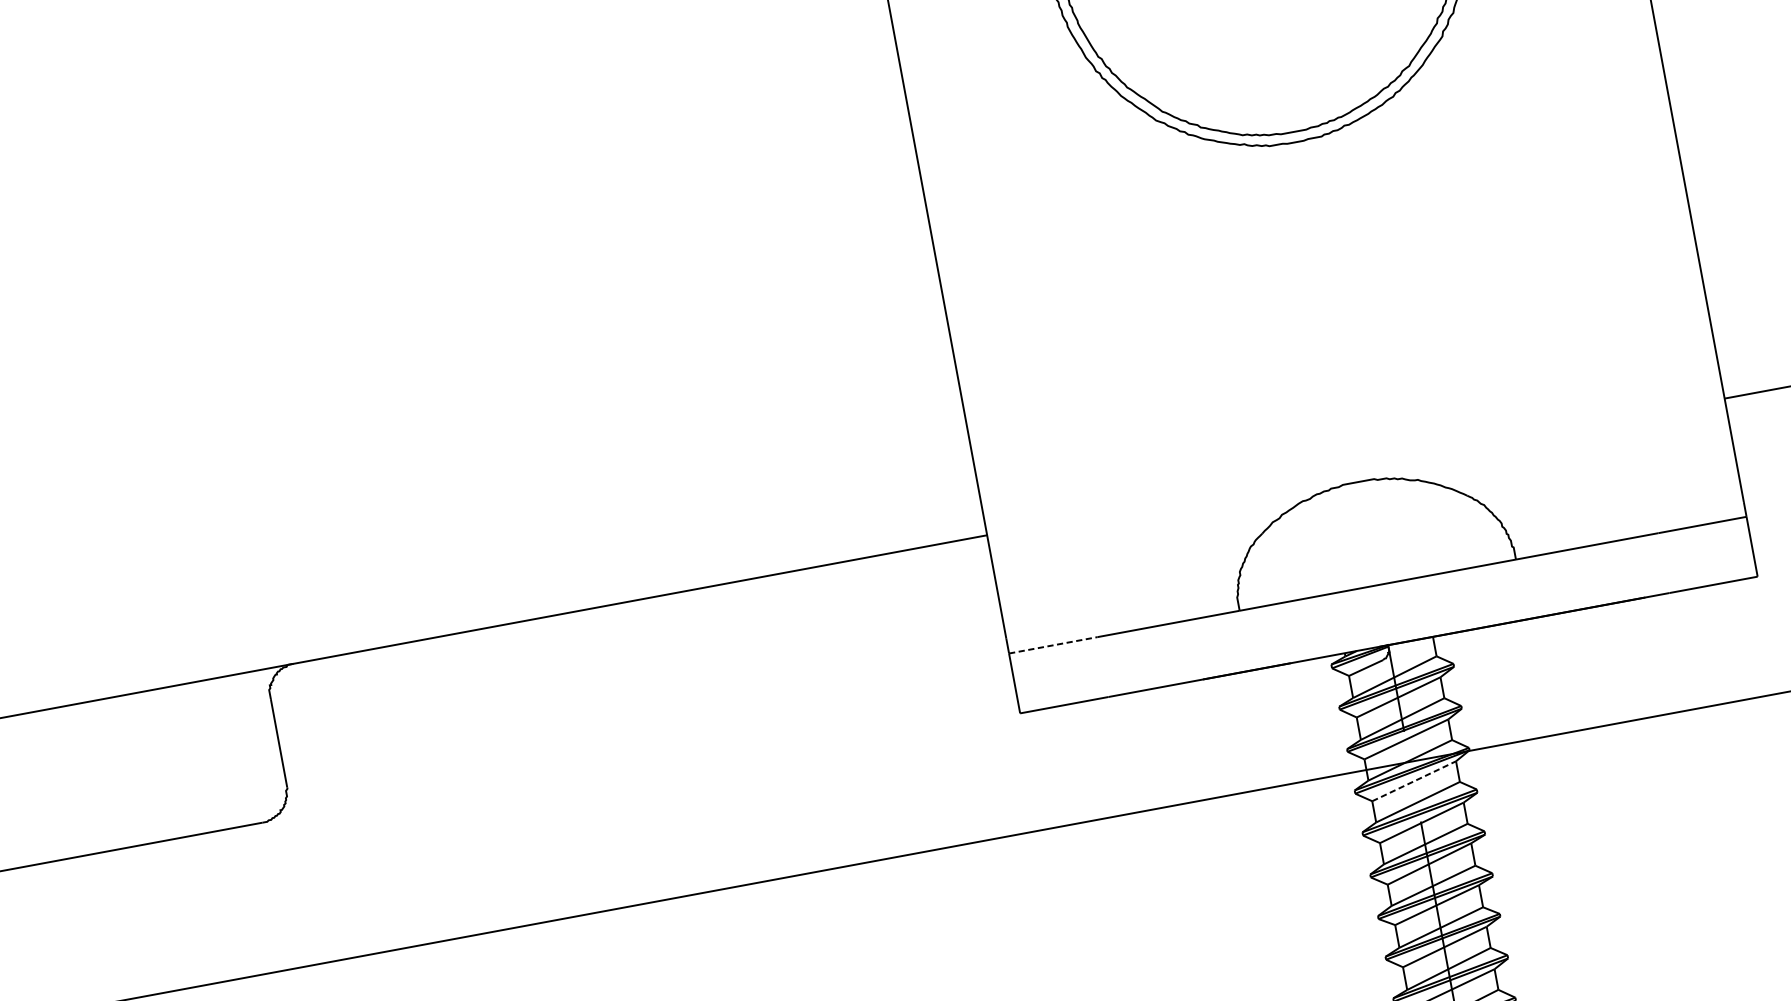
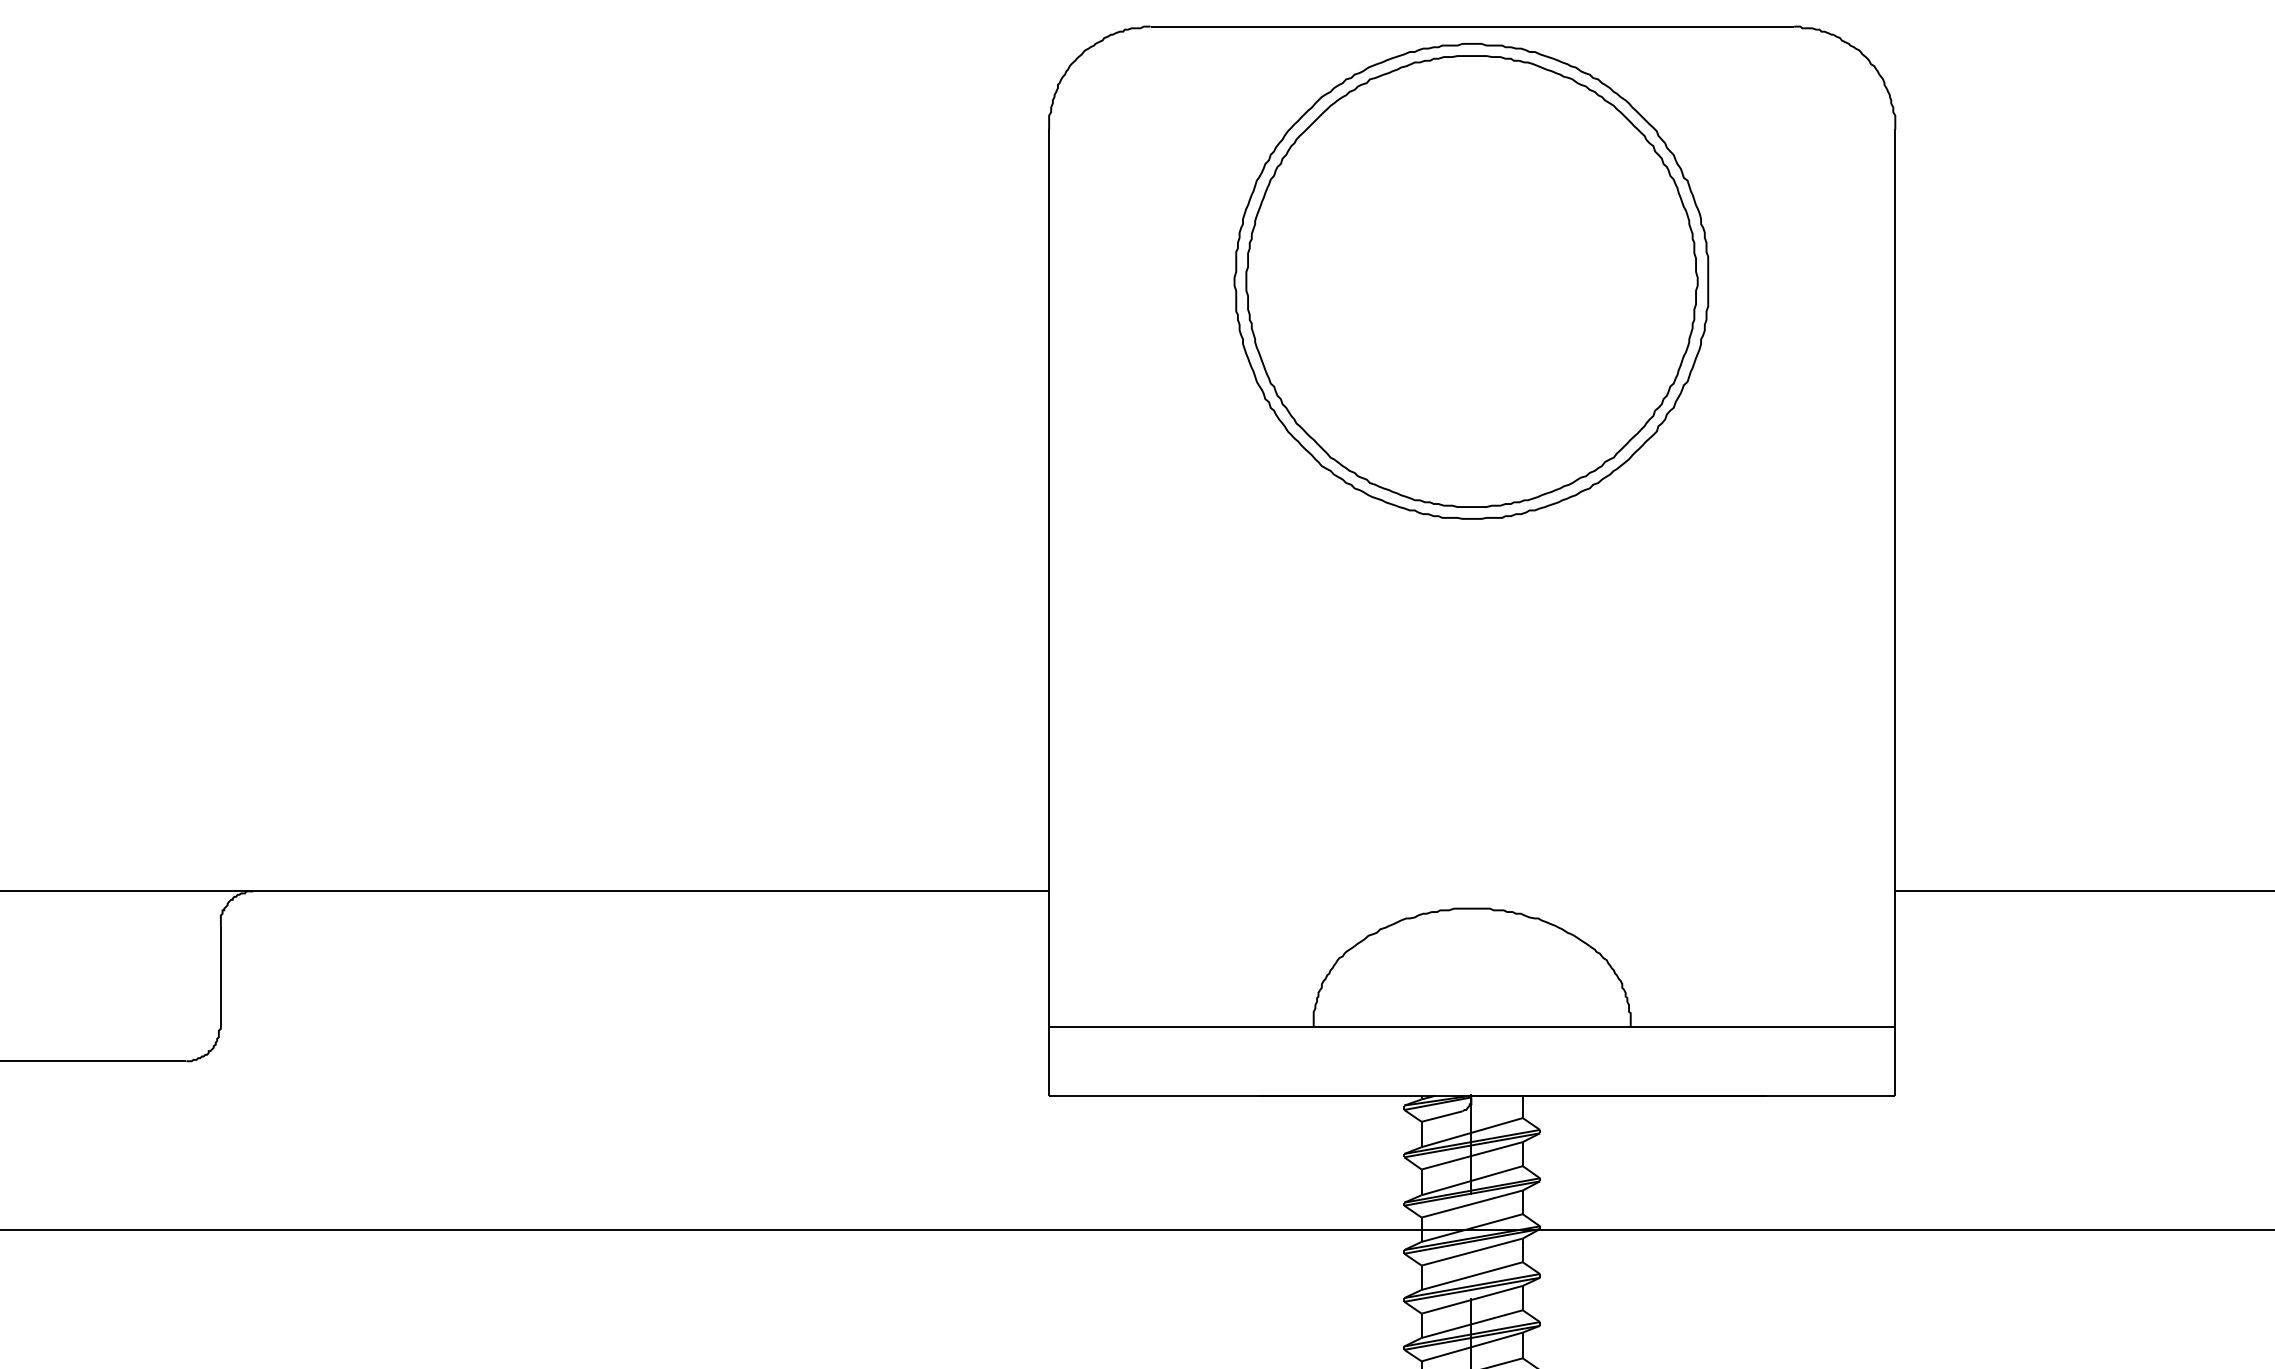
line: (1053, 645) -> (1099, 1027), dashed -> solid
line: (1414, 780) -> (1472, 1251), dashed -> solid

